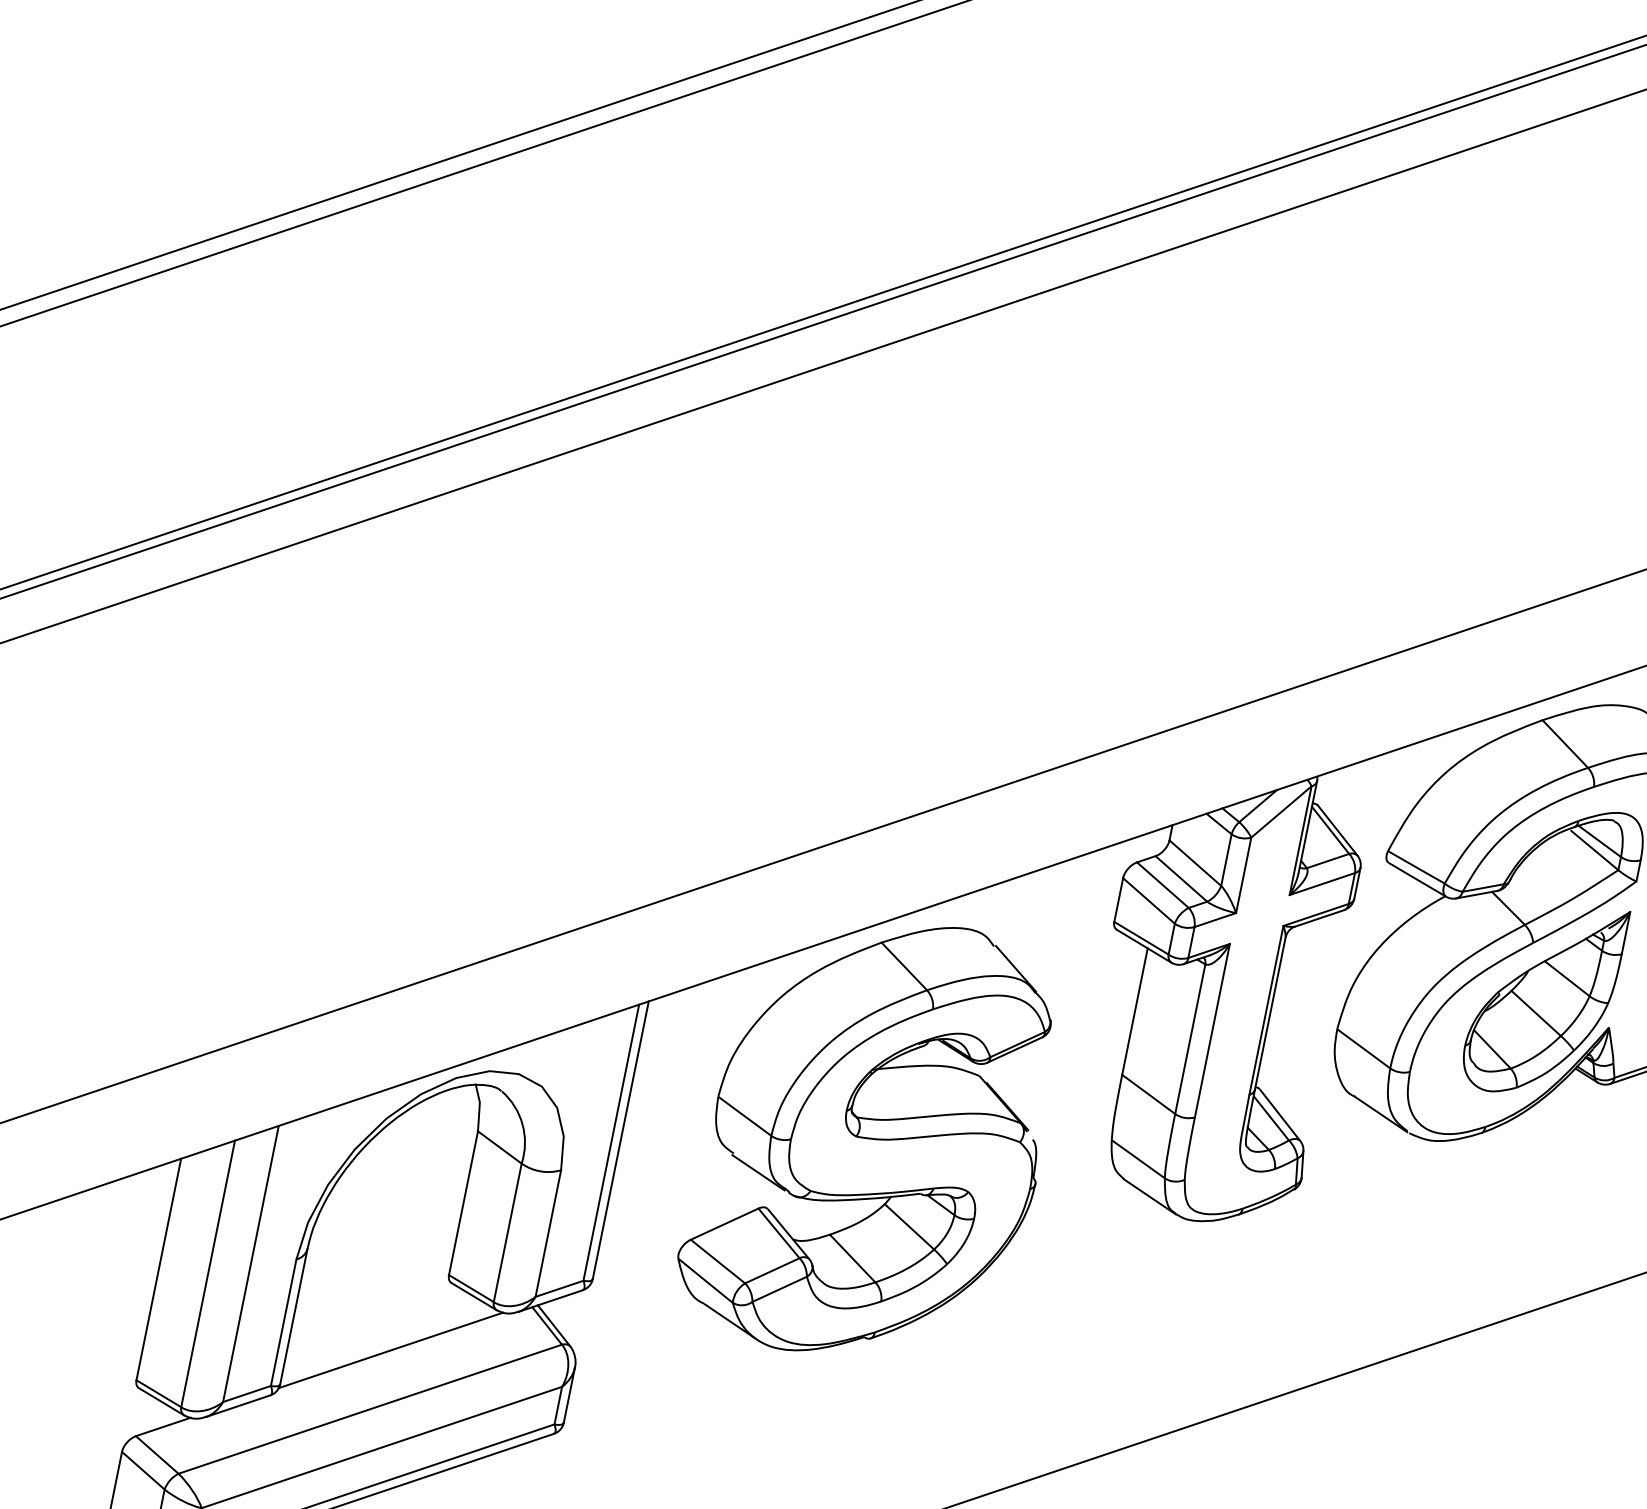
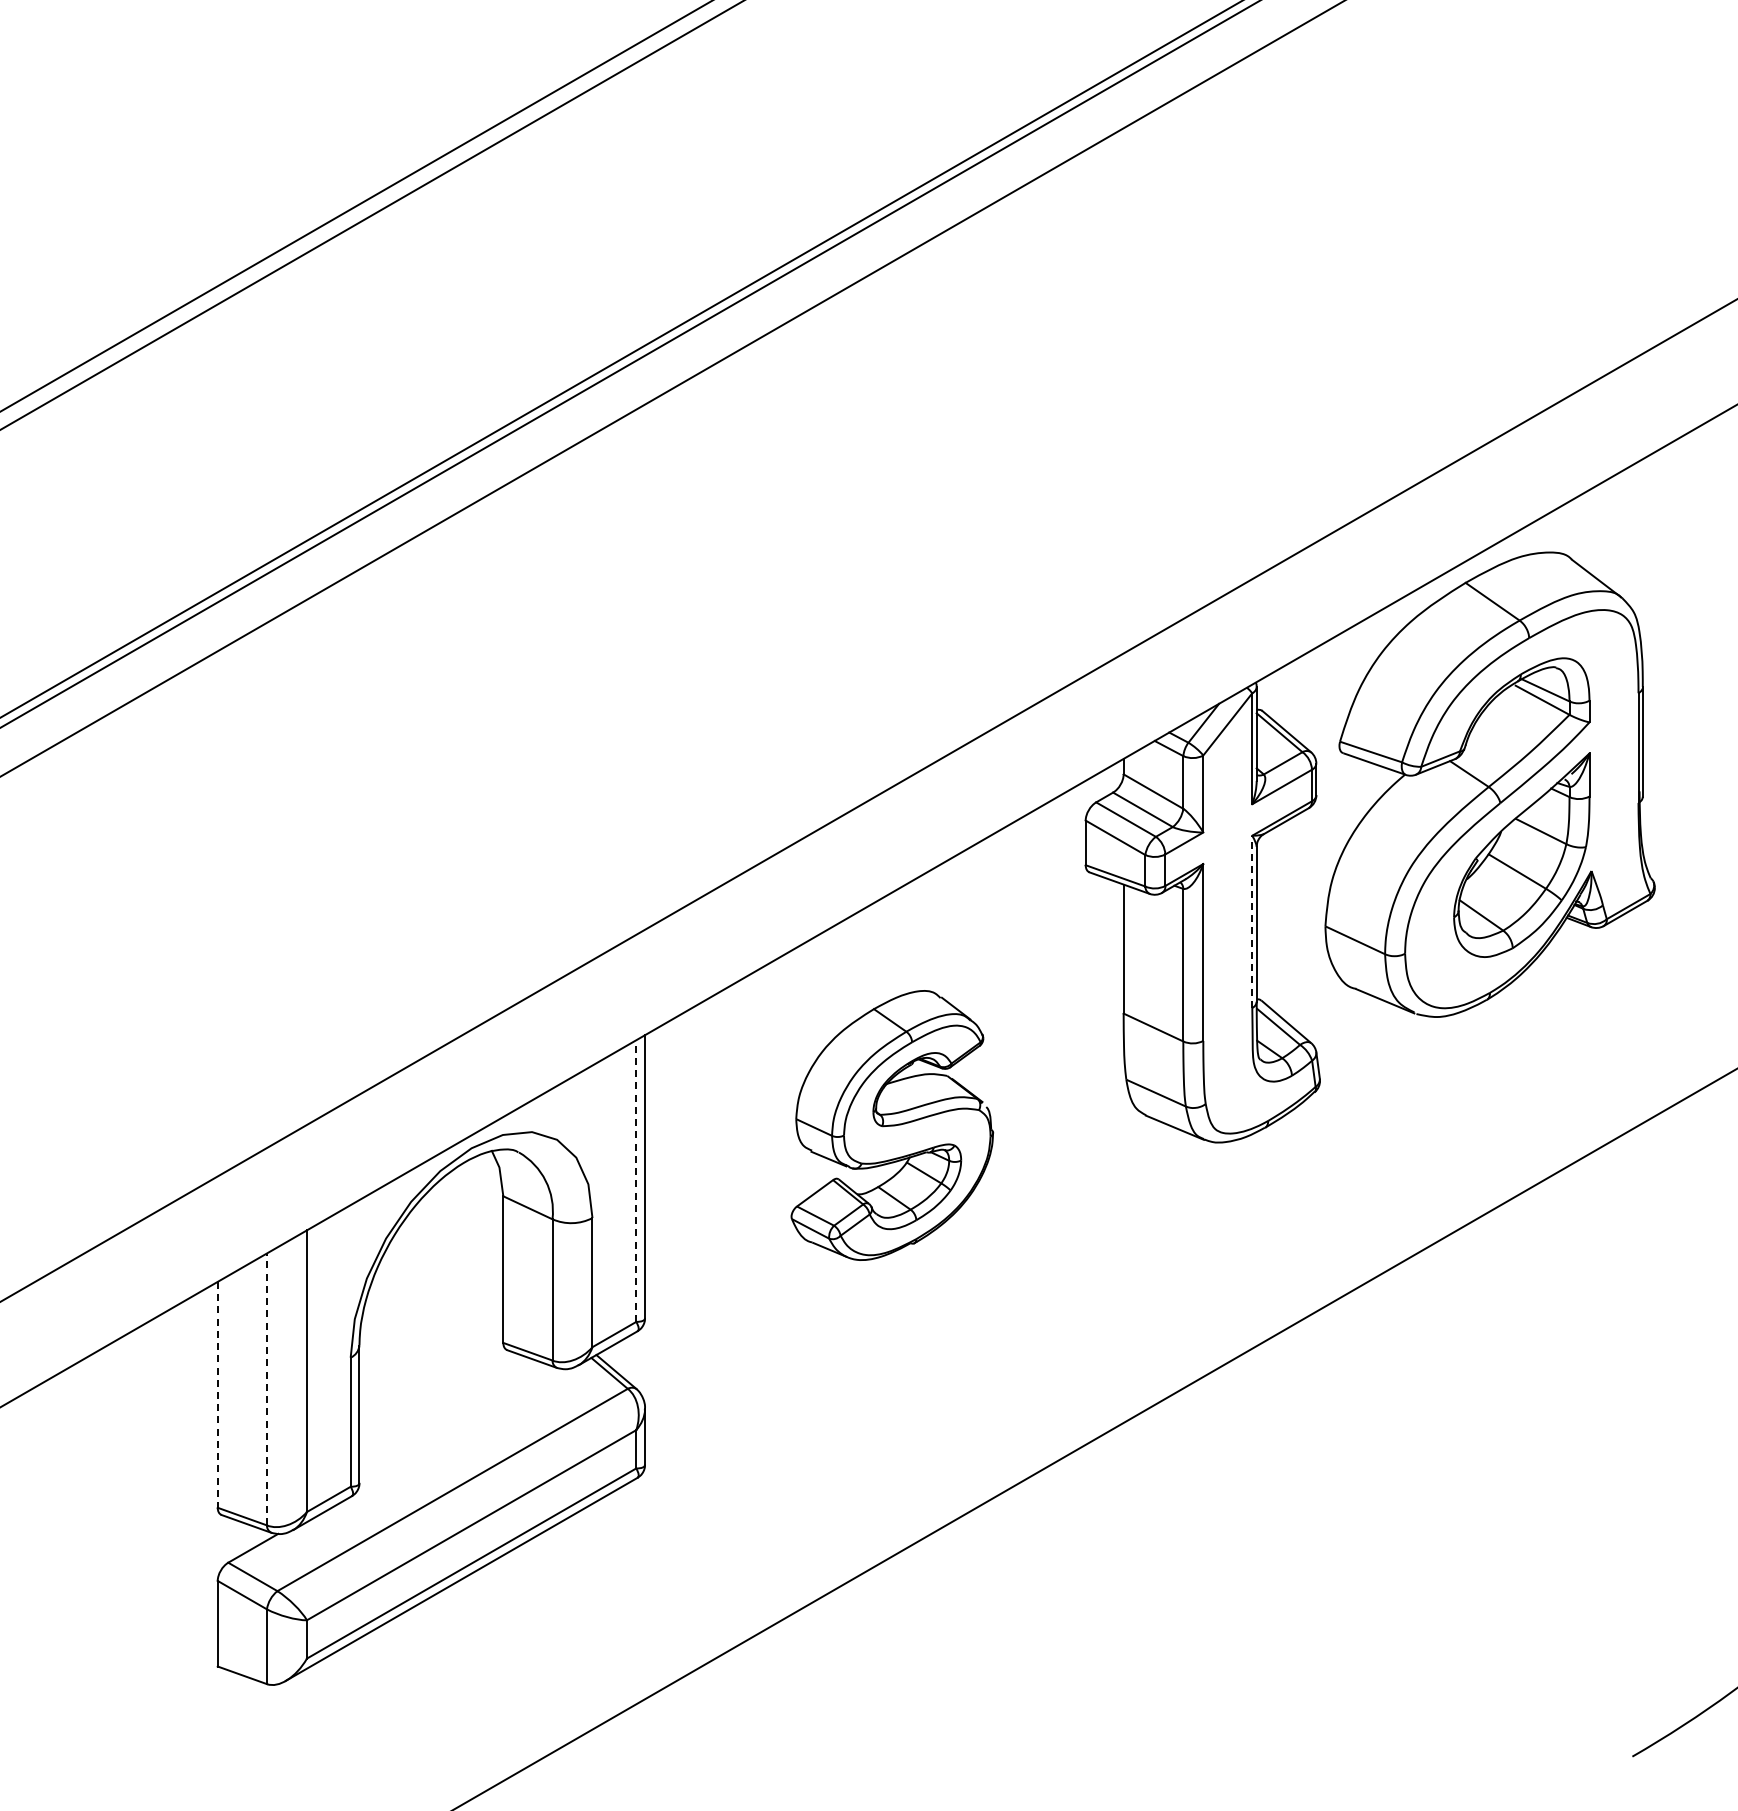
line: (1266, 1010) -> (1252, 921), solid -> dashed
part: (873, 1138) -> (892, 1125), size x0.6
line: (611, 1143) -> (636, 1181), solid -> dashed
line: (158, 1269) -> (217, 1394), solid -> dashed
line: (207, 1273) -> (266, 1389), solid -> dashed
line: (390, 1350) -> (460, 1428), removed

